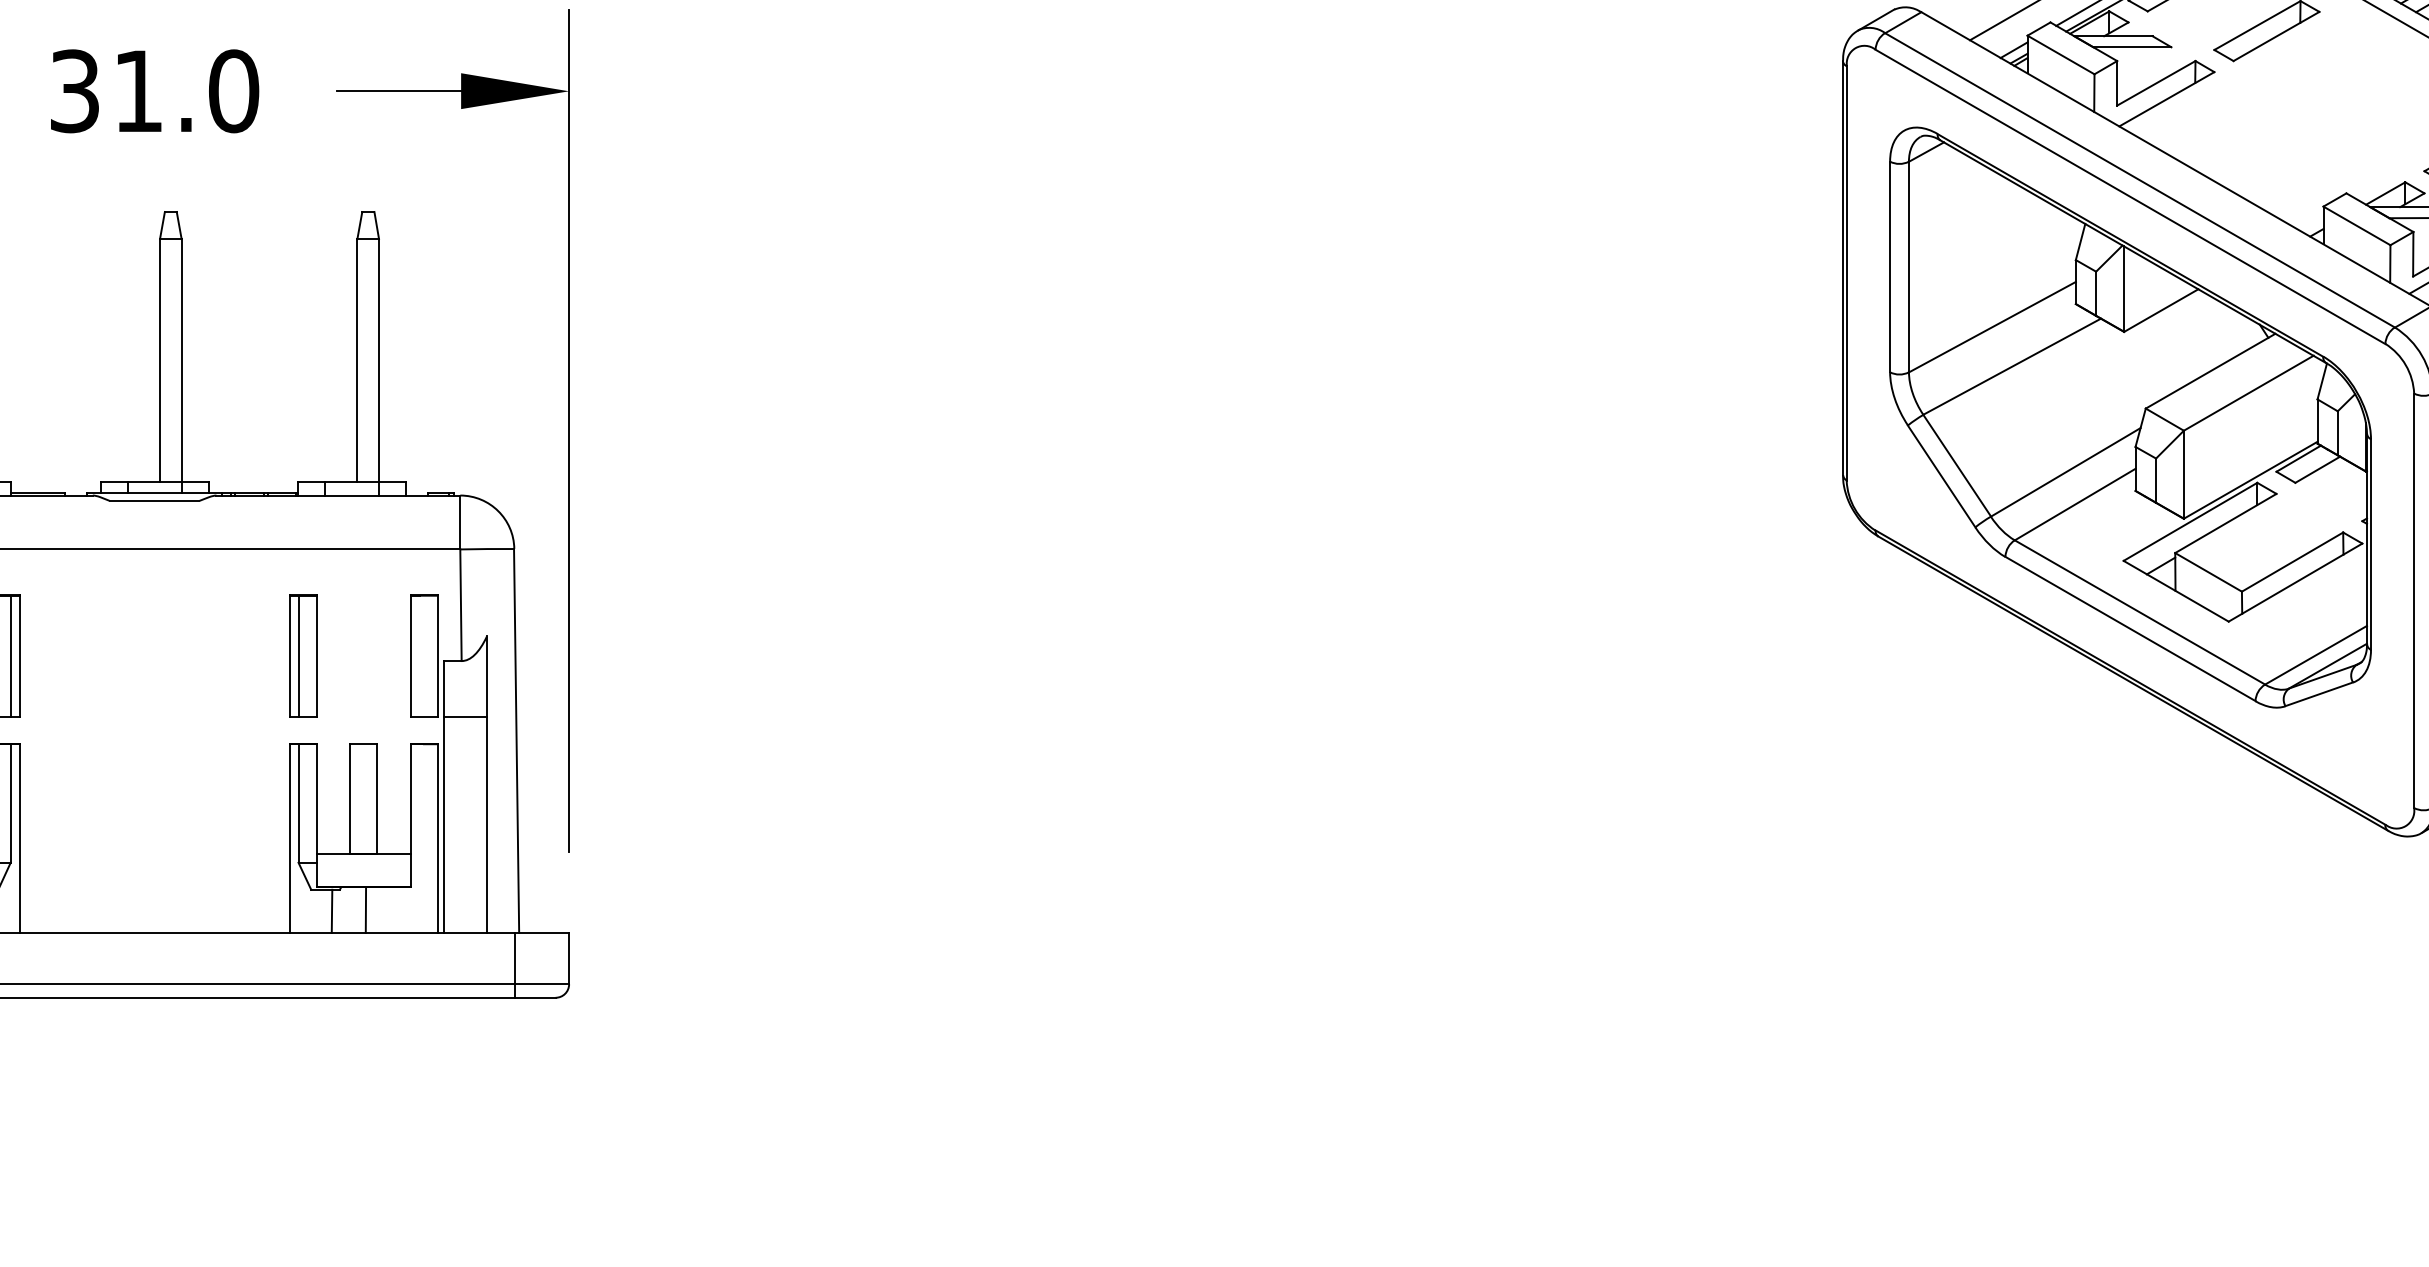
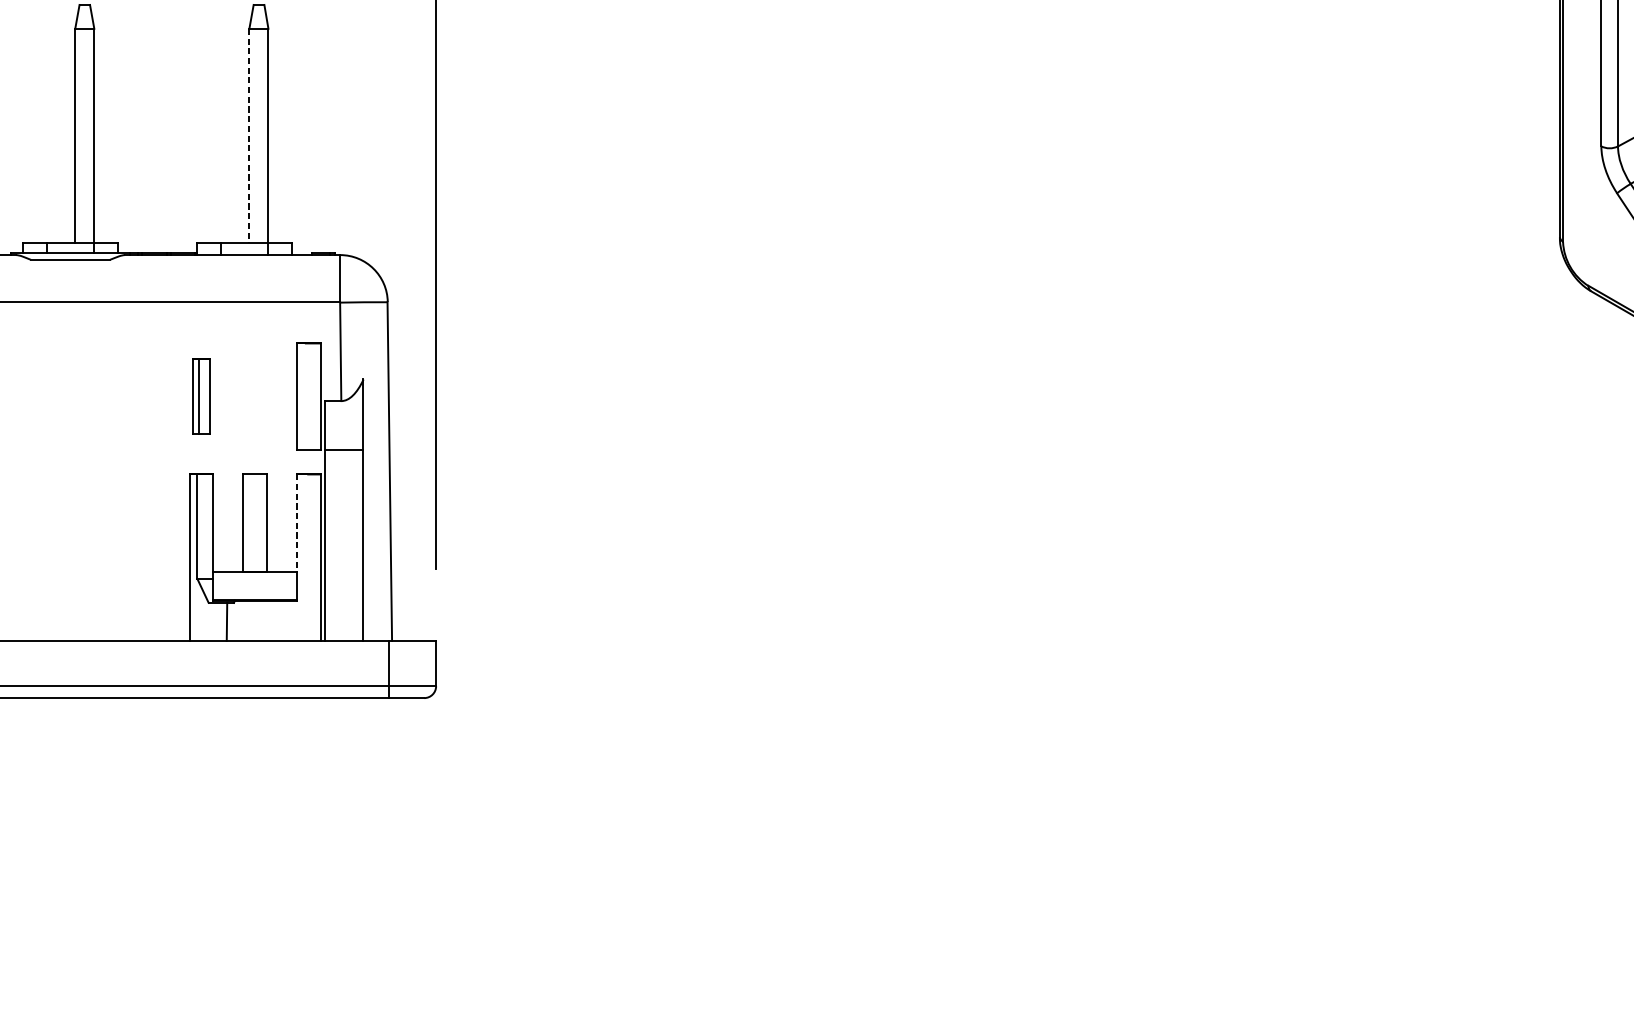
line: (357, 360) -> (249, 135), solid -> dashed
part: (303, 655) -> (201, 396), size x0.7
line: (411, 799) -> (297, 523), solid -> dashed
line: (365, 909) -> (256, 620), removed

